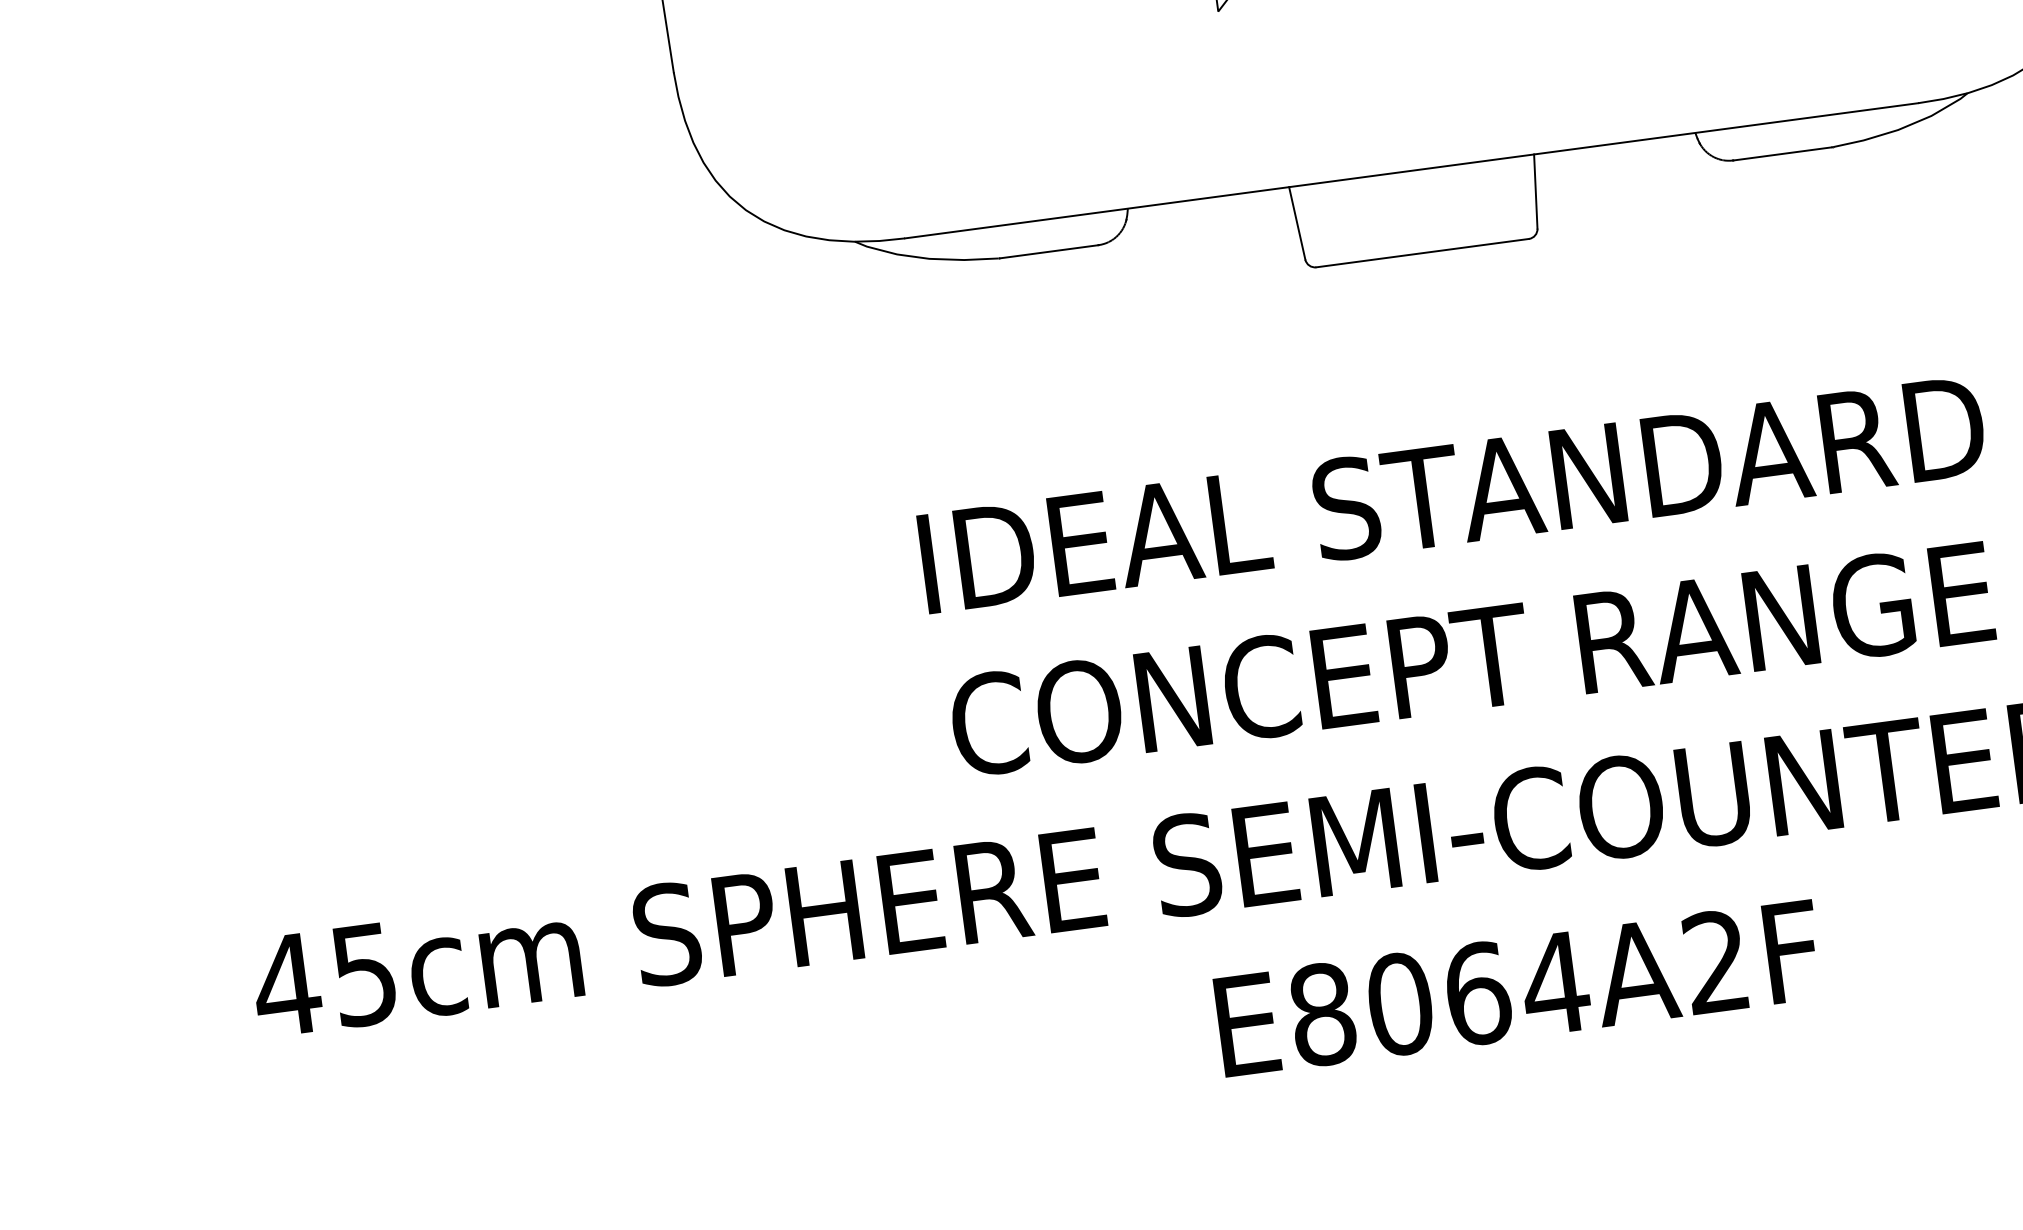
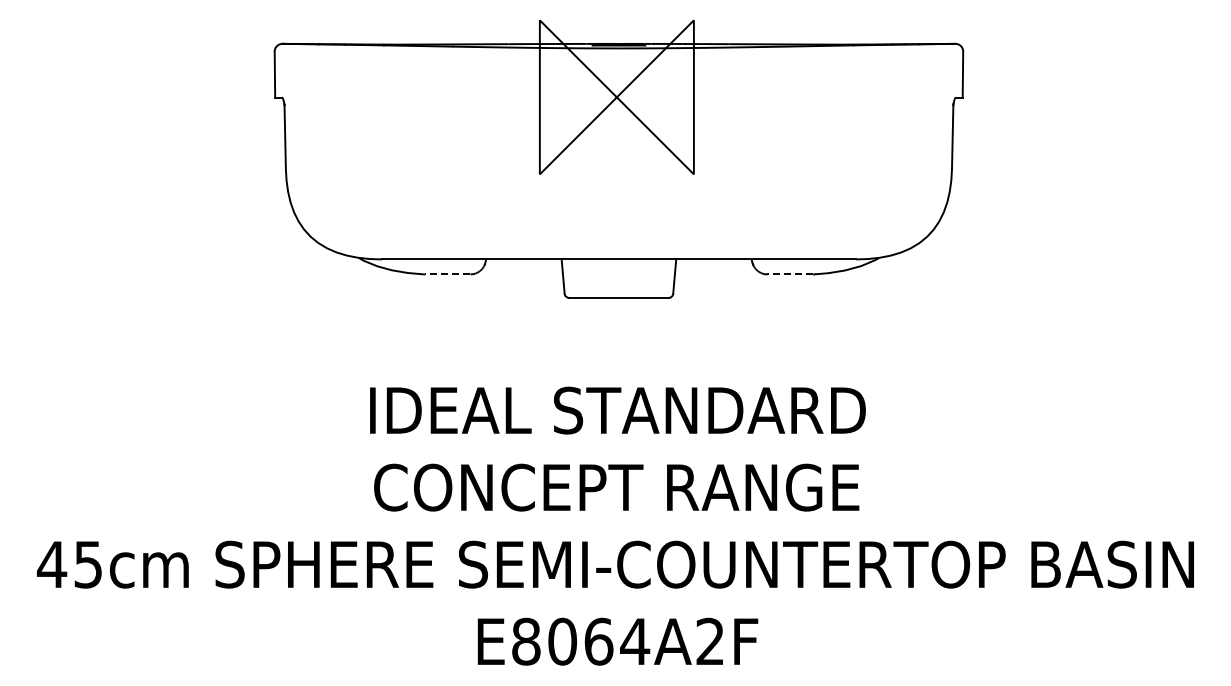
line: (1782, 154) -> (790, 274), solid -> dashed
line: (1049, 251) -> (447, 274), solid -> dashed

